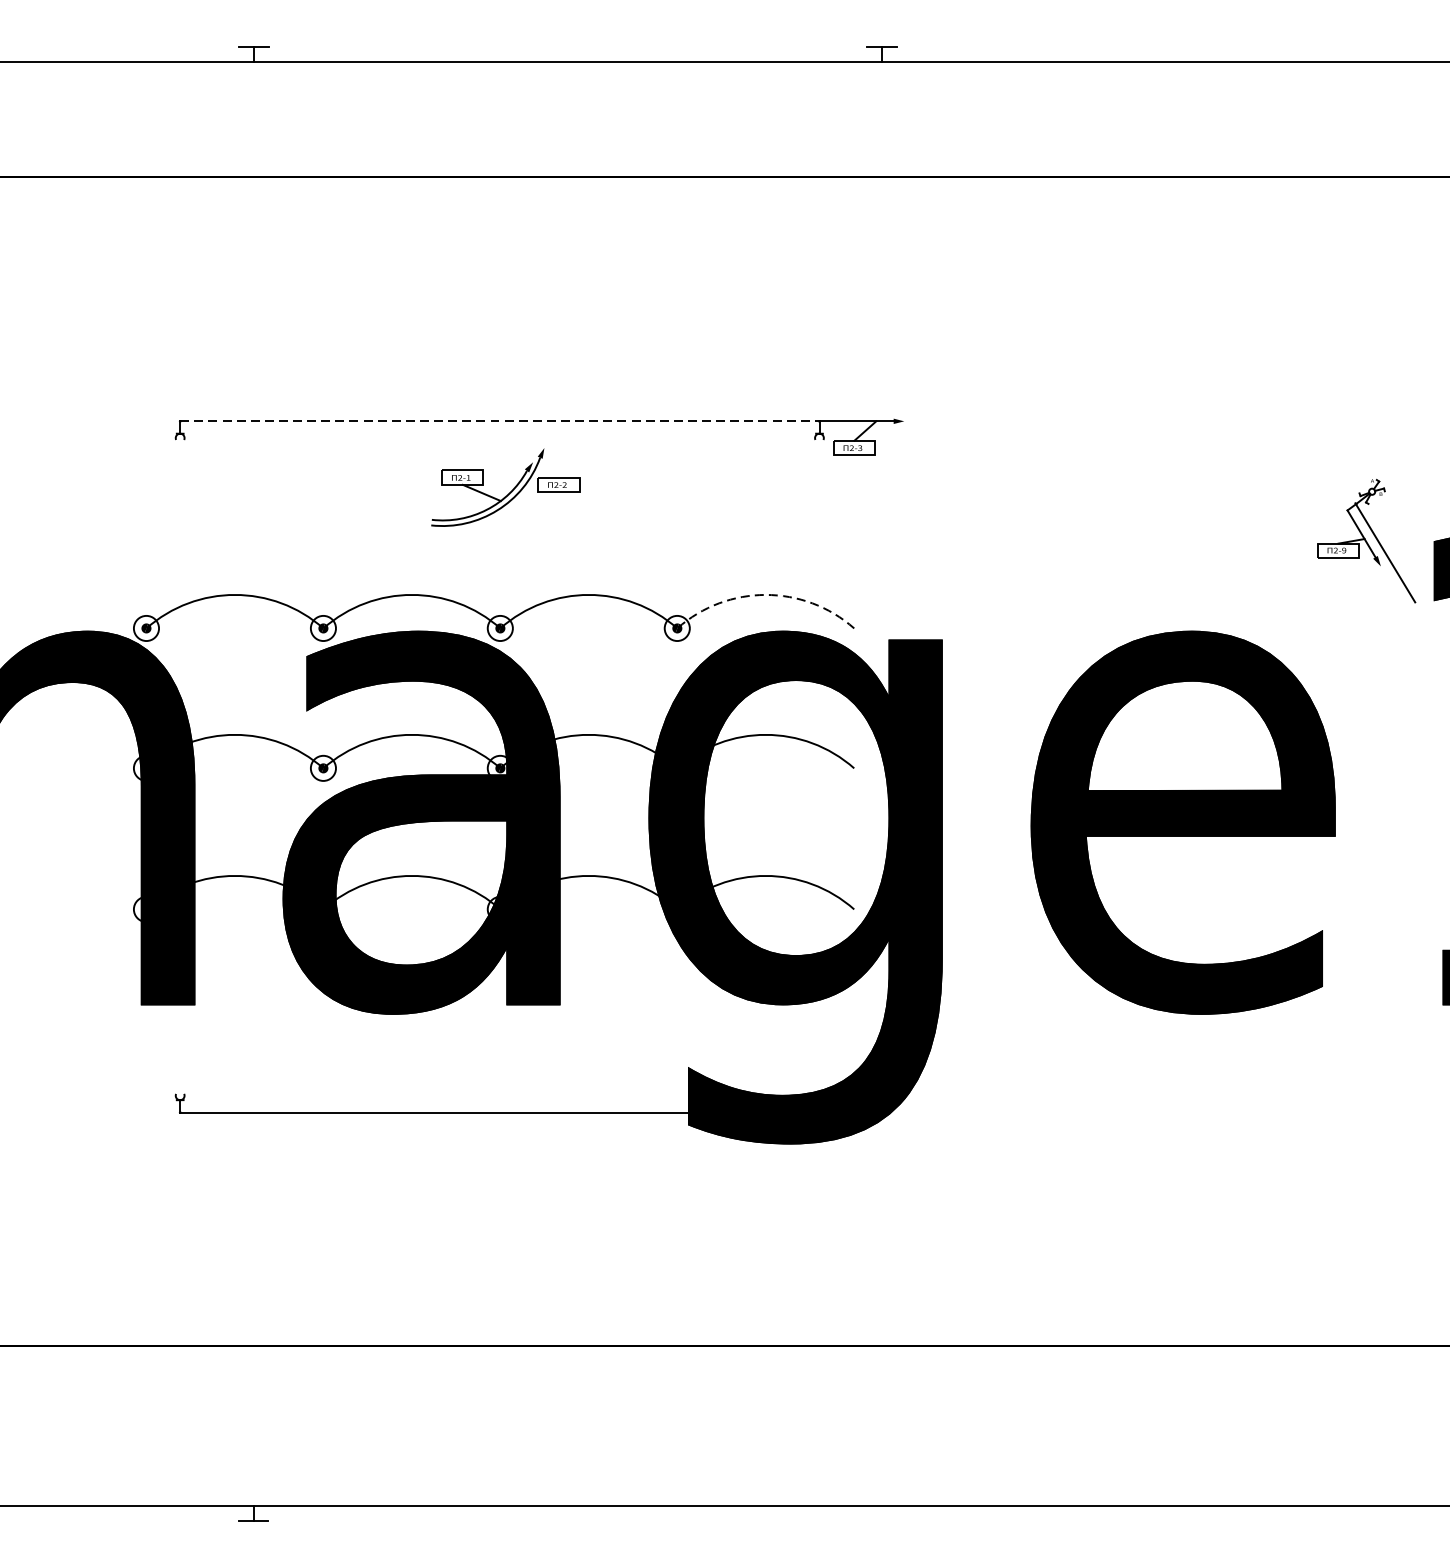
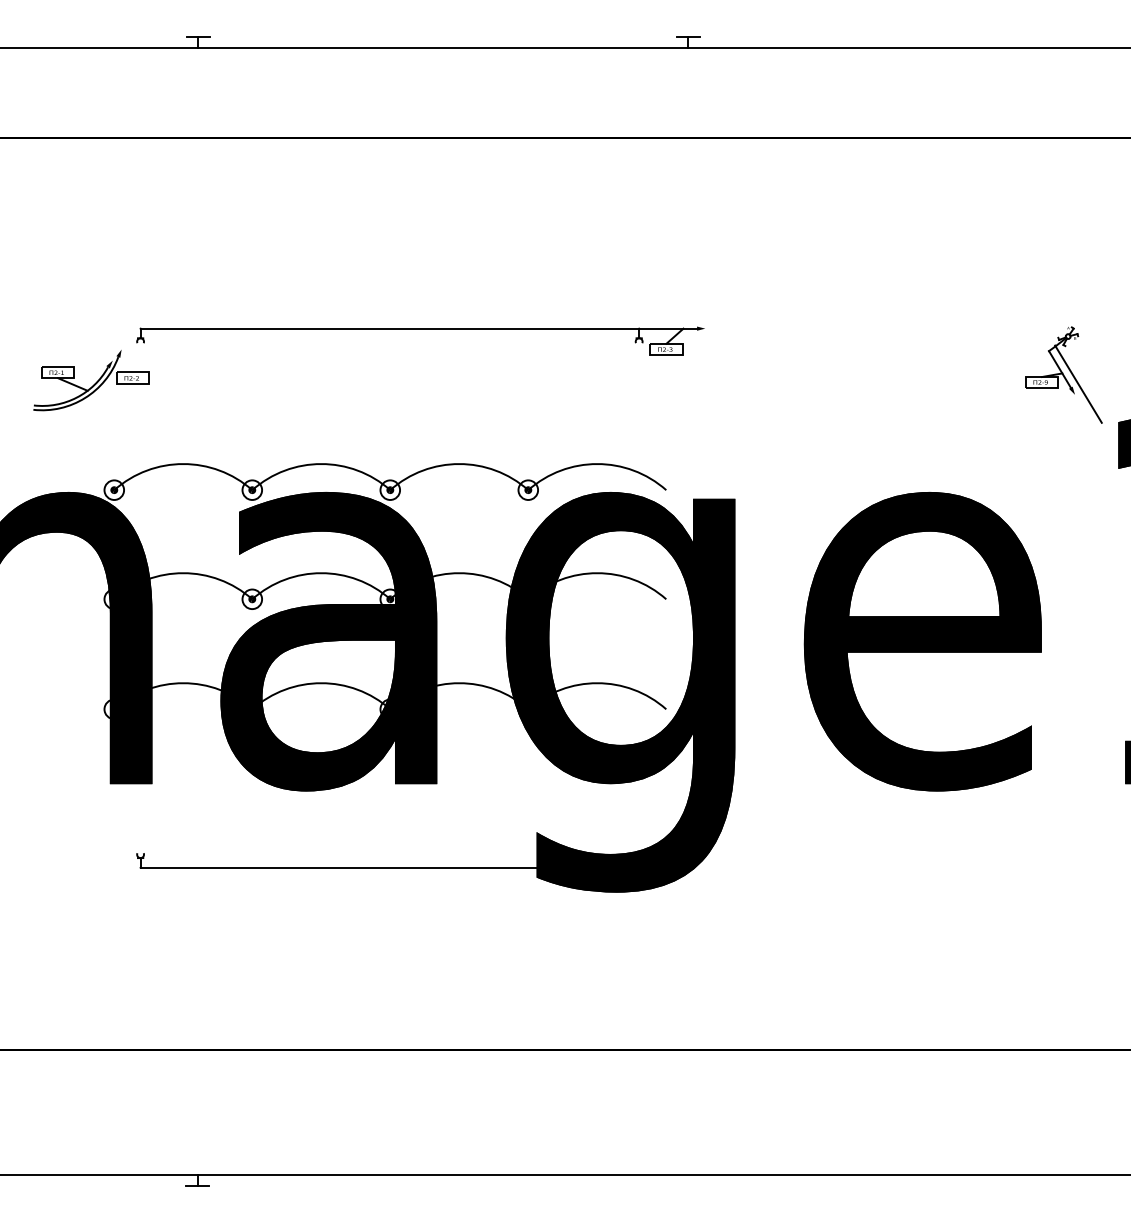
line: (500, 421) -> (390, 328), dashed -> solid
part: (505, 487) -> (91, 380), moved
part: (1366, 540) -> (1063, 374), moved
arc: (766, 595) -> (597, 464), dashed -> solid

